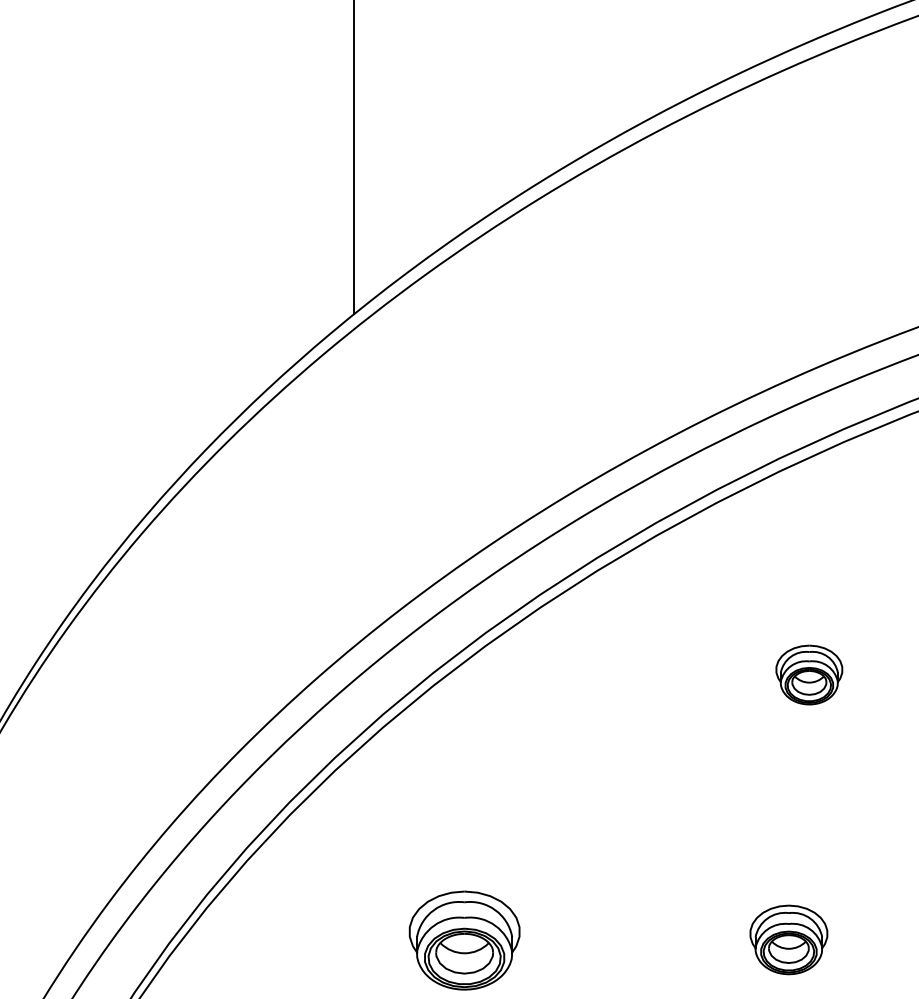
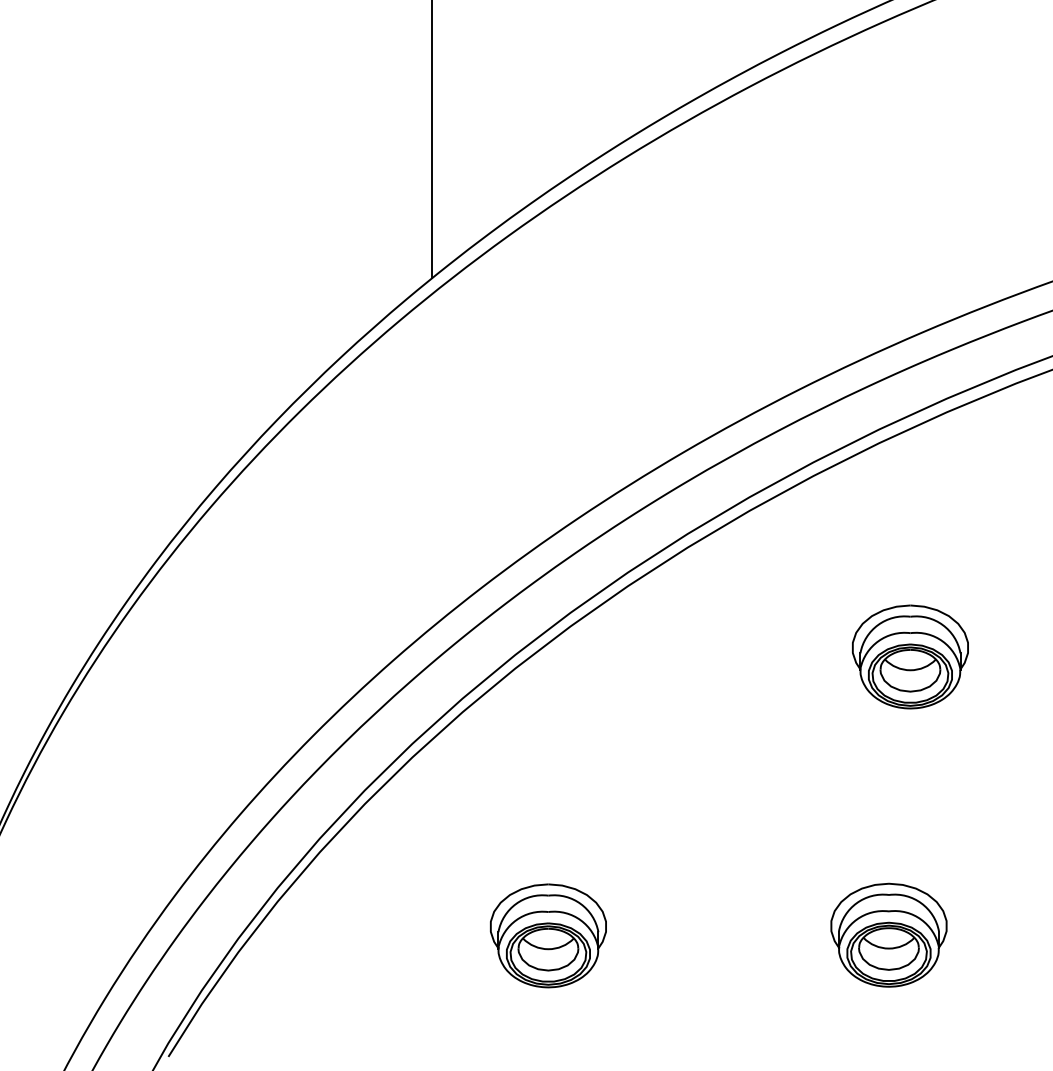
part: (809, 674) -> (910, 656), size x1.67
part: (788, 939) -> (888, 934), size x1.43

